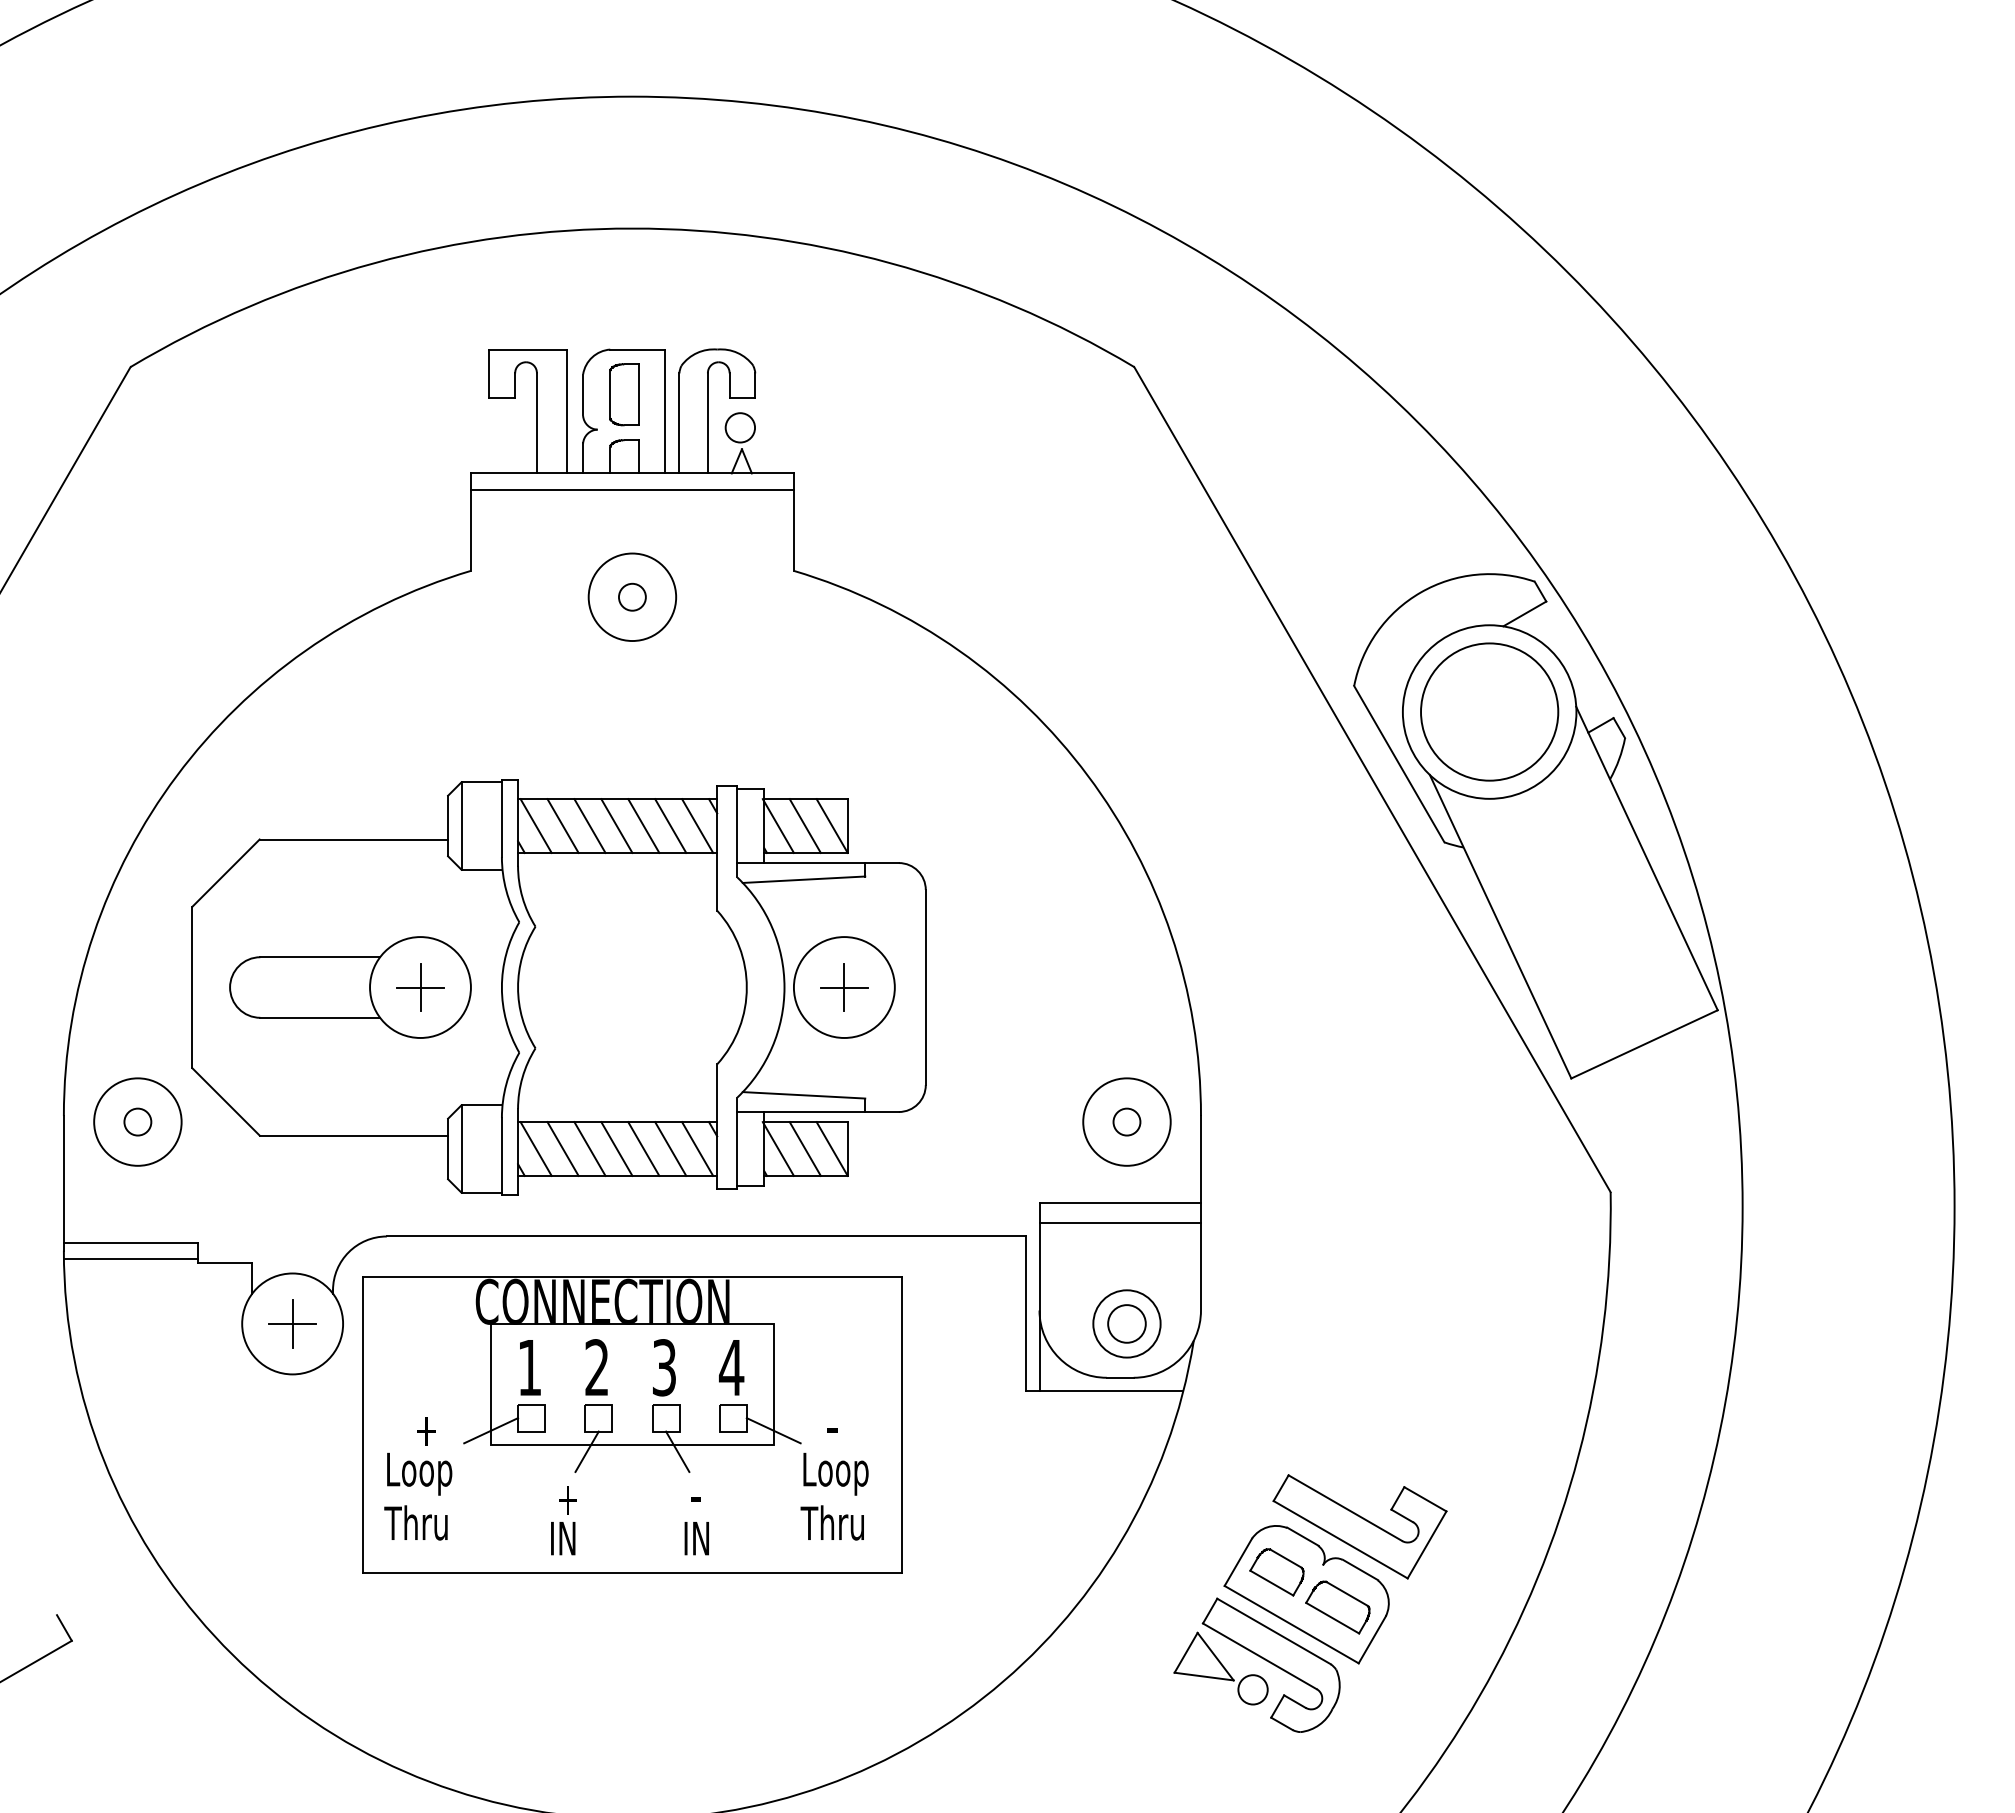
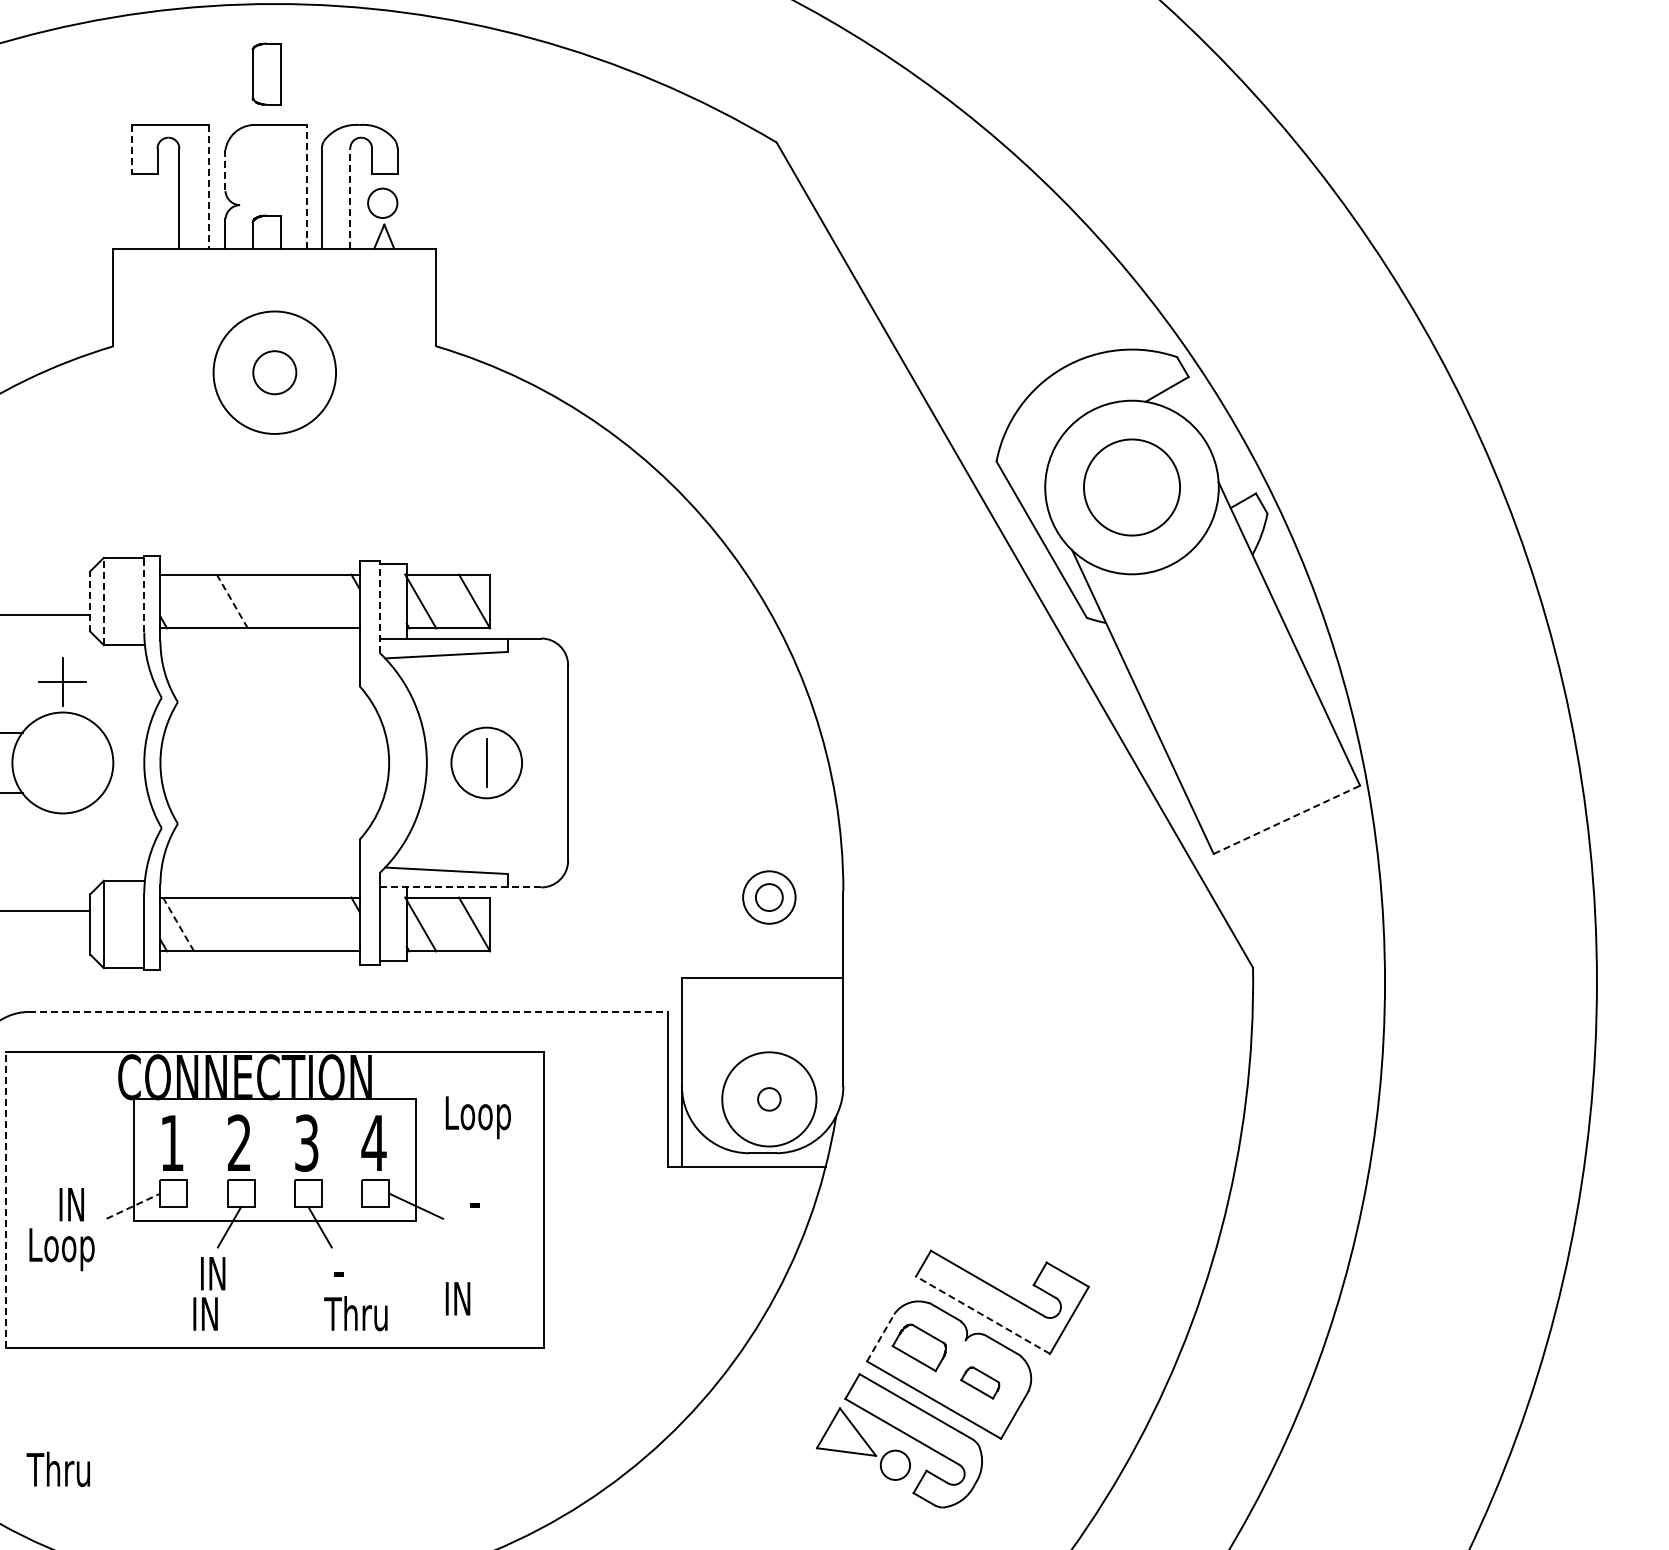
line: (489, 374) -> (131, 149), solid -> dashed
part: (624, 394) -> (266, 73), moved
line: (582, 395) -> (224, 170), solid -> dashed
line: (566, 411) -> (208, 186), solid -> dashed
line: (664, 411) -> (306, 186), solid -> dashed
line: (707, 422) -> (349, 197), solid -> dashed
line: (631, 489) -> (273, 264), removed
circle: (631, 596) -> (273, 371), size x1.6
circle: (632, 597) -> (274, 372), size x1.4
circle: (1489, 711) -> (1131, 486), size x0.7
line: (501, 818) -> (143, 593), solid -> dashed
line: (448, 825) -> (90, 600), solid -> dashed
line: (535, 825) -> (177, 600), removed
line: (562, 825) -> (204, 600), removed
line: (616, 825) -> (258, 600), removed
line: (643, 825) -> (285, 600), removed
line: (670, 825) -> (312, 600), removed
line: (697, 825) -> (339, 600), removed
line: (804, 825) -> (446, 600), removed
line: (461, 826) -> (103, 601), solid -> dashed
line: (590, 826) -> (232, 601), solid -> dashed
line: (737, 831) -> (379, 606), solid -> dashed
part: (420, 987) -> (62, 681), moved
circle: (843, 987) -> (485, 762), size x0.7
line: (843, 987) -> (485, 762), removed
line: (1644, 1044) -> (1286, 819), solid -> dashed
line: (818, 1112) -> (460, 887), solid -> dashed
circle: (1126, 1121) -> (768, 896), size x0.6
line: (562, 1148) -> (204, 923), removed
line: (589, 1148) -> (231, 923), removed
line: (616, 1148) -> (258, 923), removed
line: (643, 1148) -> (285, 923), removed
line: (670, 1148) -> (312, 923), removed
line: (697, 1148) -> (339, 923), removed
line: (804, 1148) -> (446, 923), removed
line: (536, 1149) -> (178, 924), solid -> dashed
line: (1119, 1223) -> (761, 998), removed
line: (706, 1236) -> (348, 1011), solid -> dashed
circle: (1126, 1323) -> (768, 1098), size x0.6
circle: (1126, 1323) -> (768, 1098), size x1.4
line: (363, 1424) -> (5, 1199), solid -> dashed
text: (429, 1428) -> (71, 1203), + -> IN
line: (491, 1430) -> (133, 1205), solid -> dashed
text: (835, 1473) -> (477, 1116), moved
text: (570, 1497) -> (212, 1272), + -> IN
text: (415, 1522) -> (57, 1468), moved
text: (831, 1522) -> (473, 1297), Thru -> IN
text: (713, 1537) -> (355, 1312), IN -> Thru
line: (1340, 1539) -> (982, 1314), solid -> dashed
line: (1238, 1561) -> (880, 1336), solid -> dashed
part: (1337, 1607) -> (979, 1382), size x0.6

